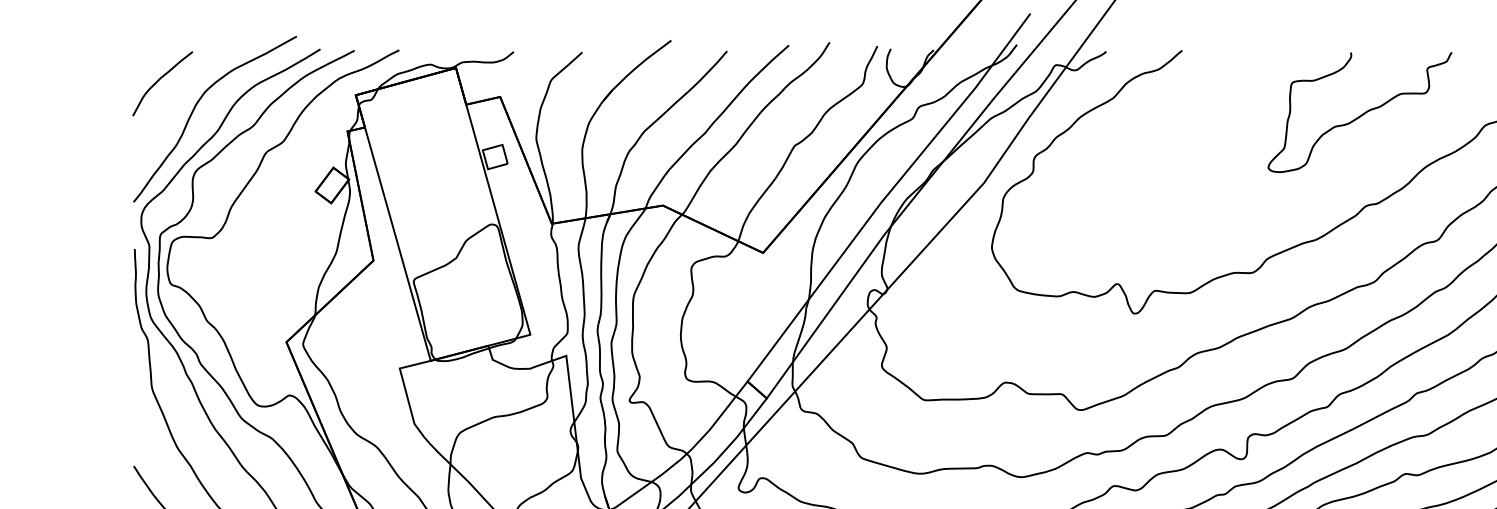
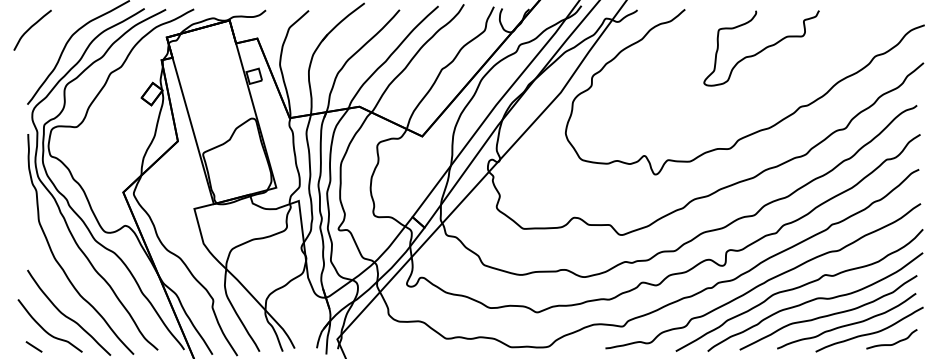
curve: (160, 80) -> (31, 28), moved
curve: (1359, 114) -> (761, 49), moved

